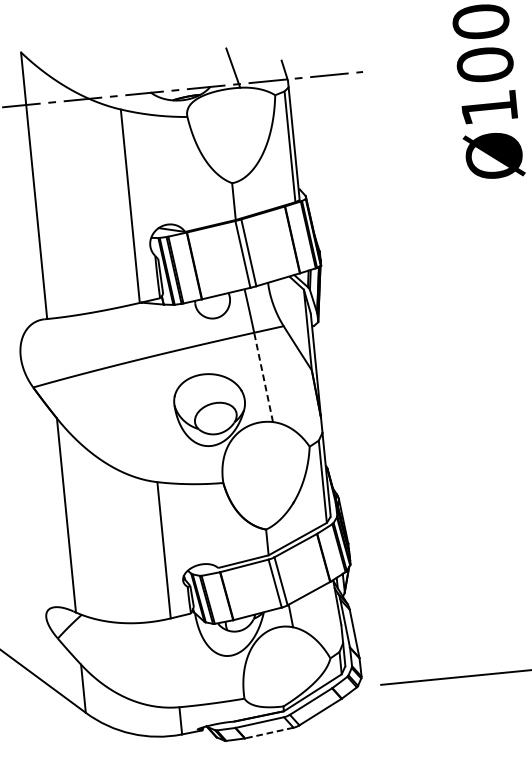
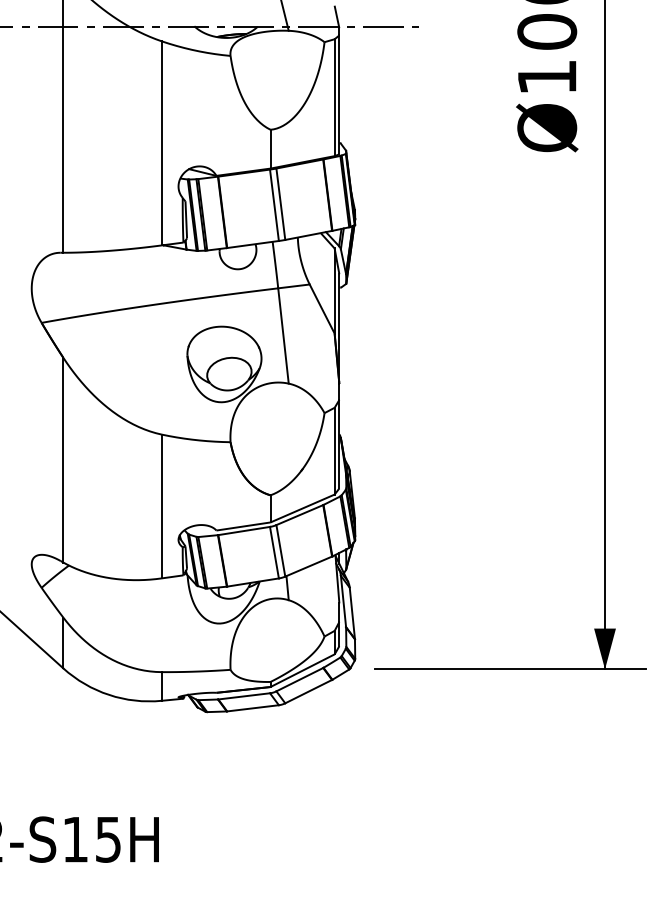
line: (263, 376) -> (283, 335), dashed -> solid
line: (268, 733) -> (252, 708), dashed -> solid

